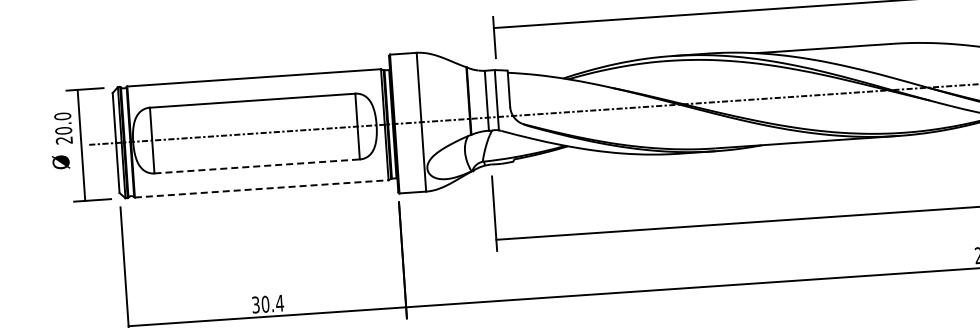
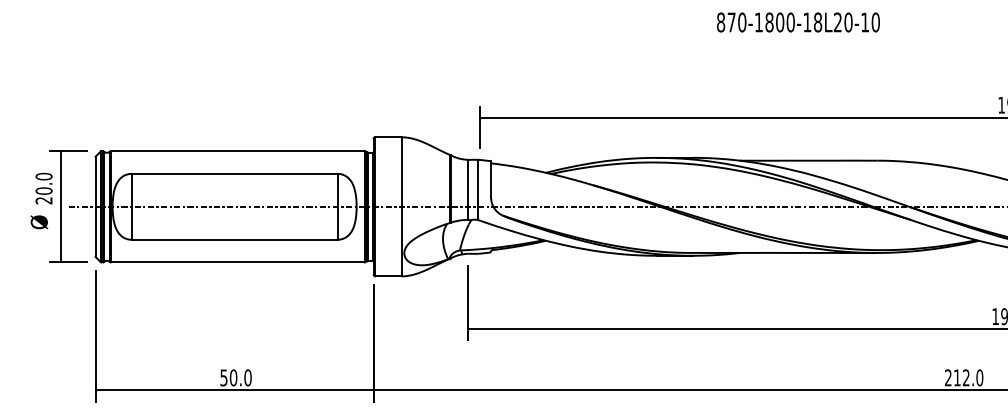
line: (256, 166) -> (234, 239), dashed -> solid
line: (262, 188) -> (238, 262), dashed -> solid
text: (267, 303) -> (235, 377), 30.4 -> 50.0

